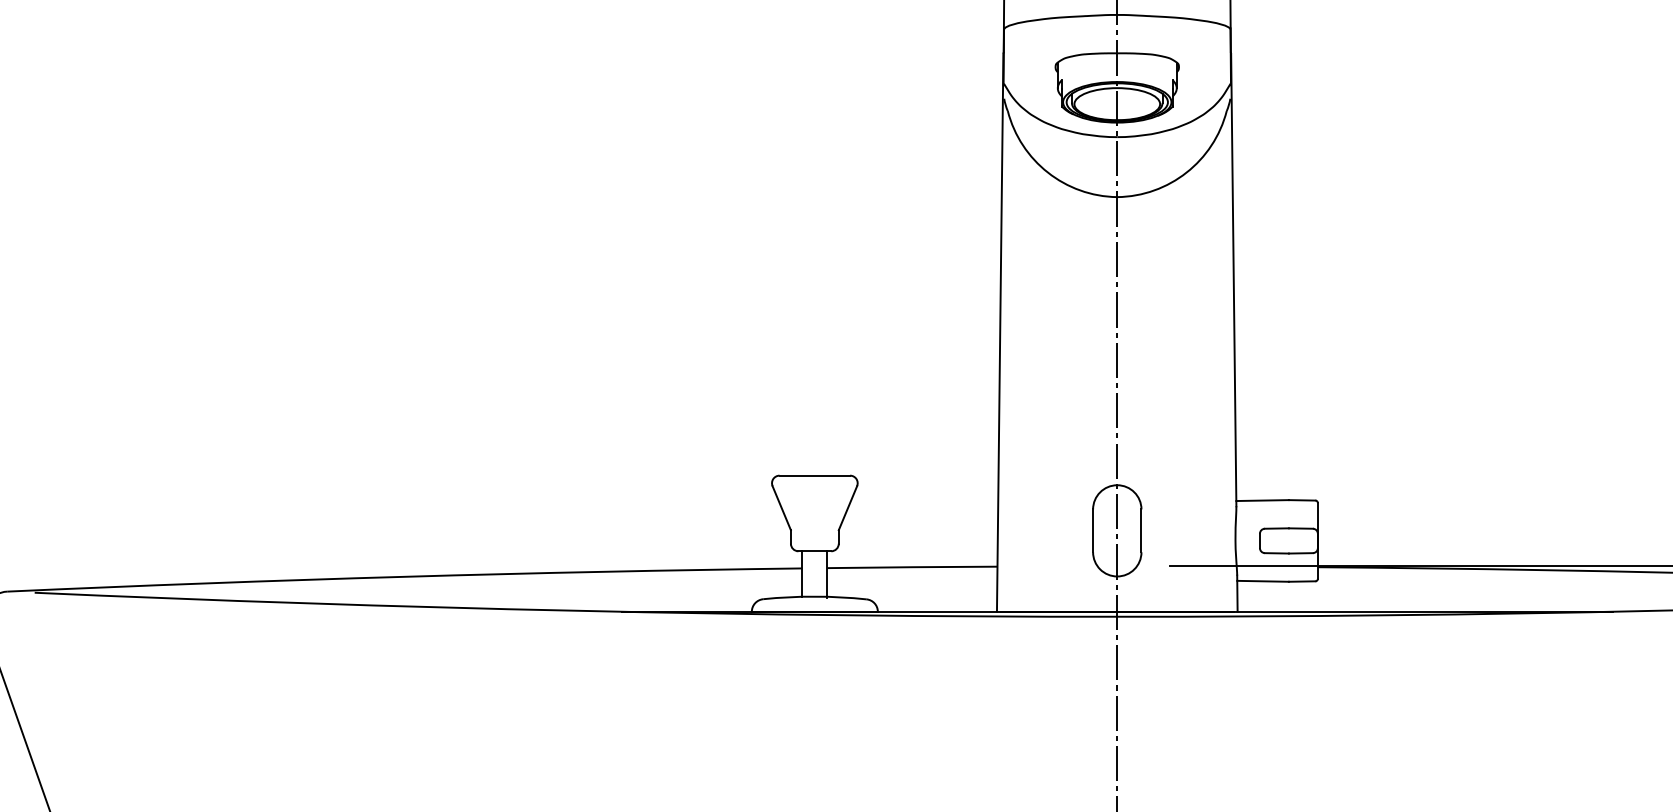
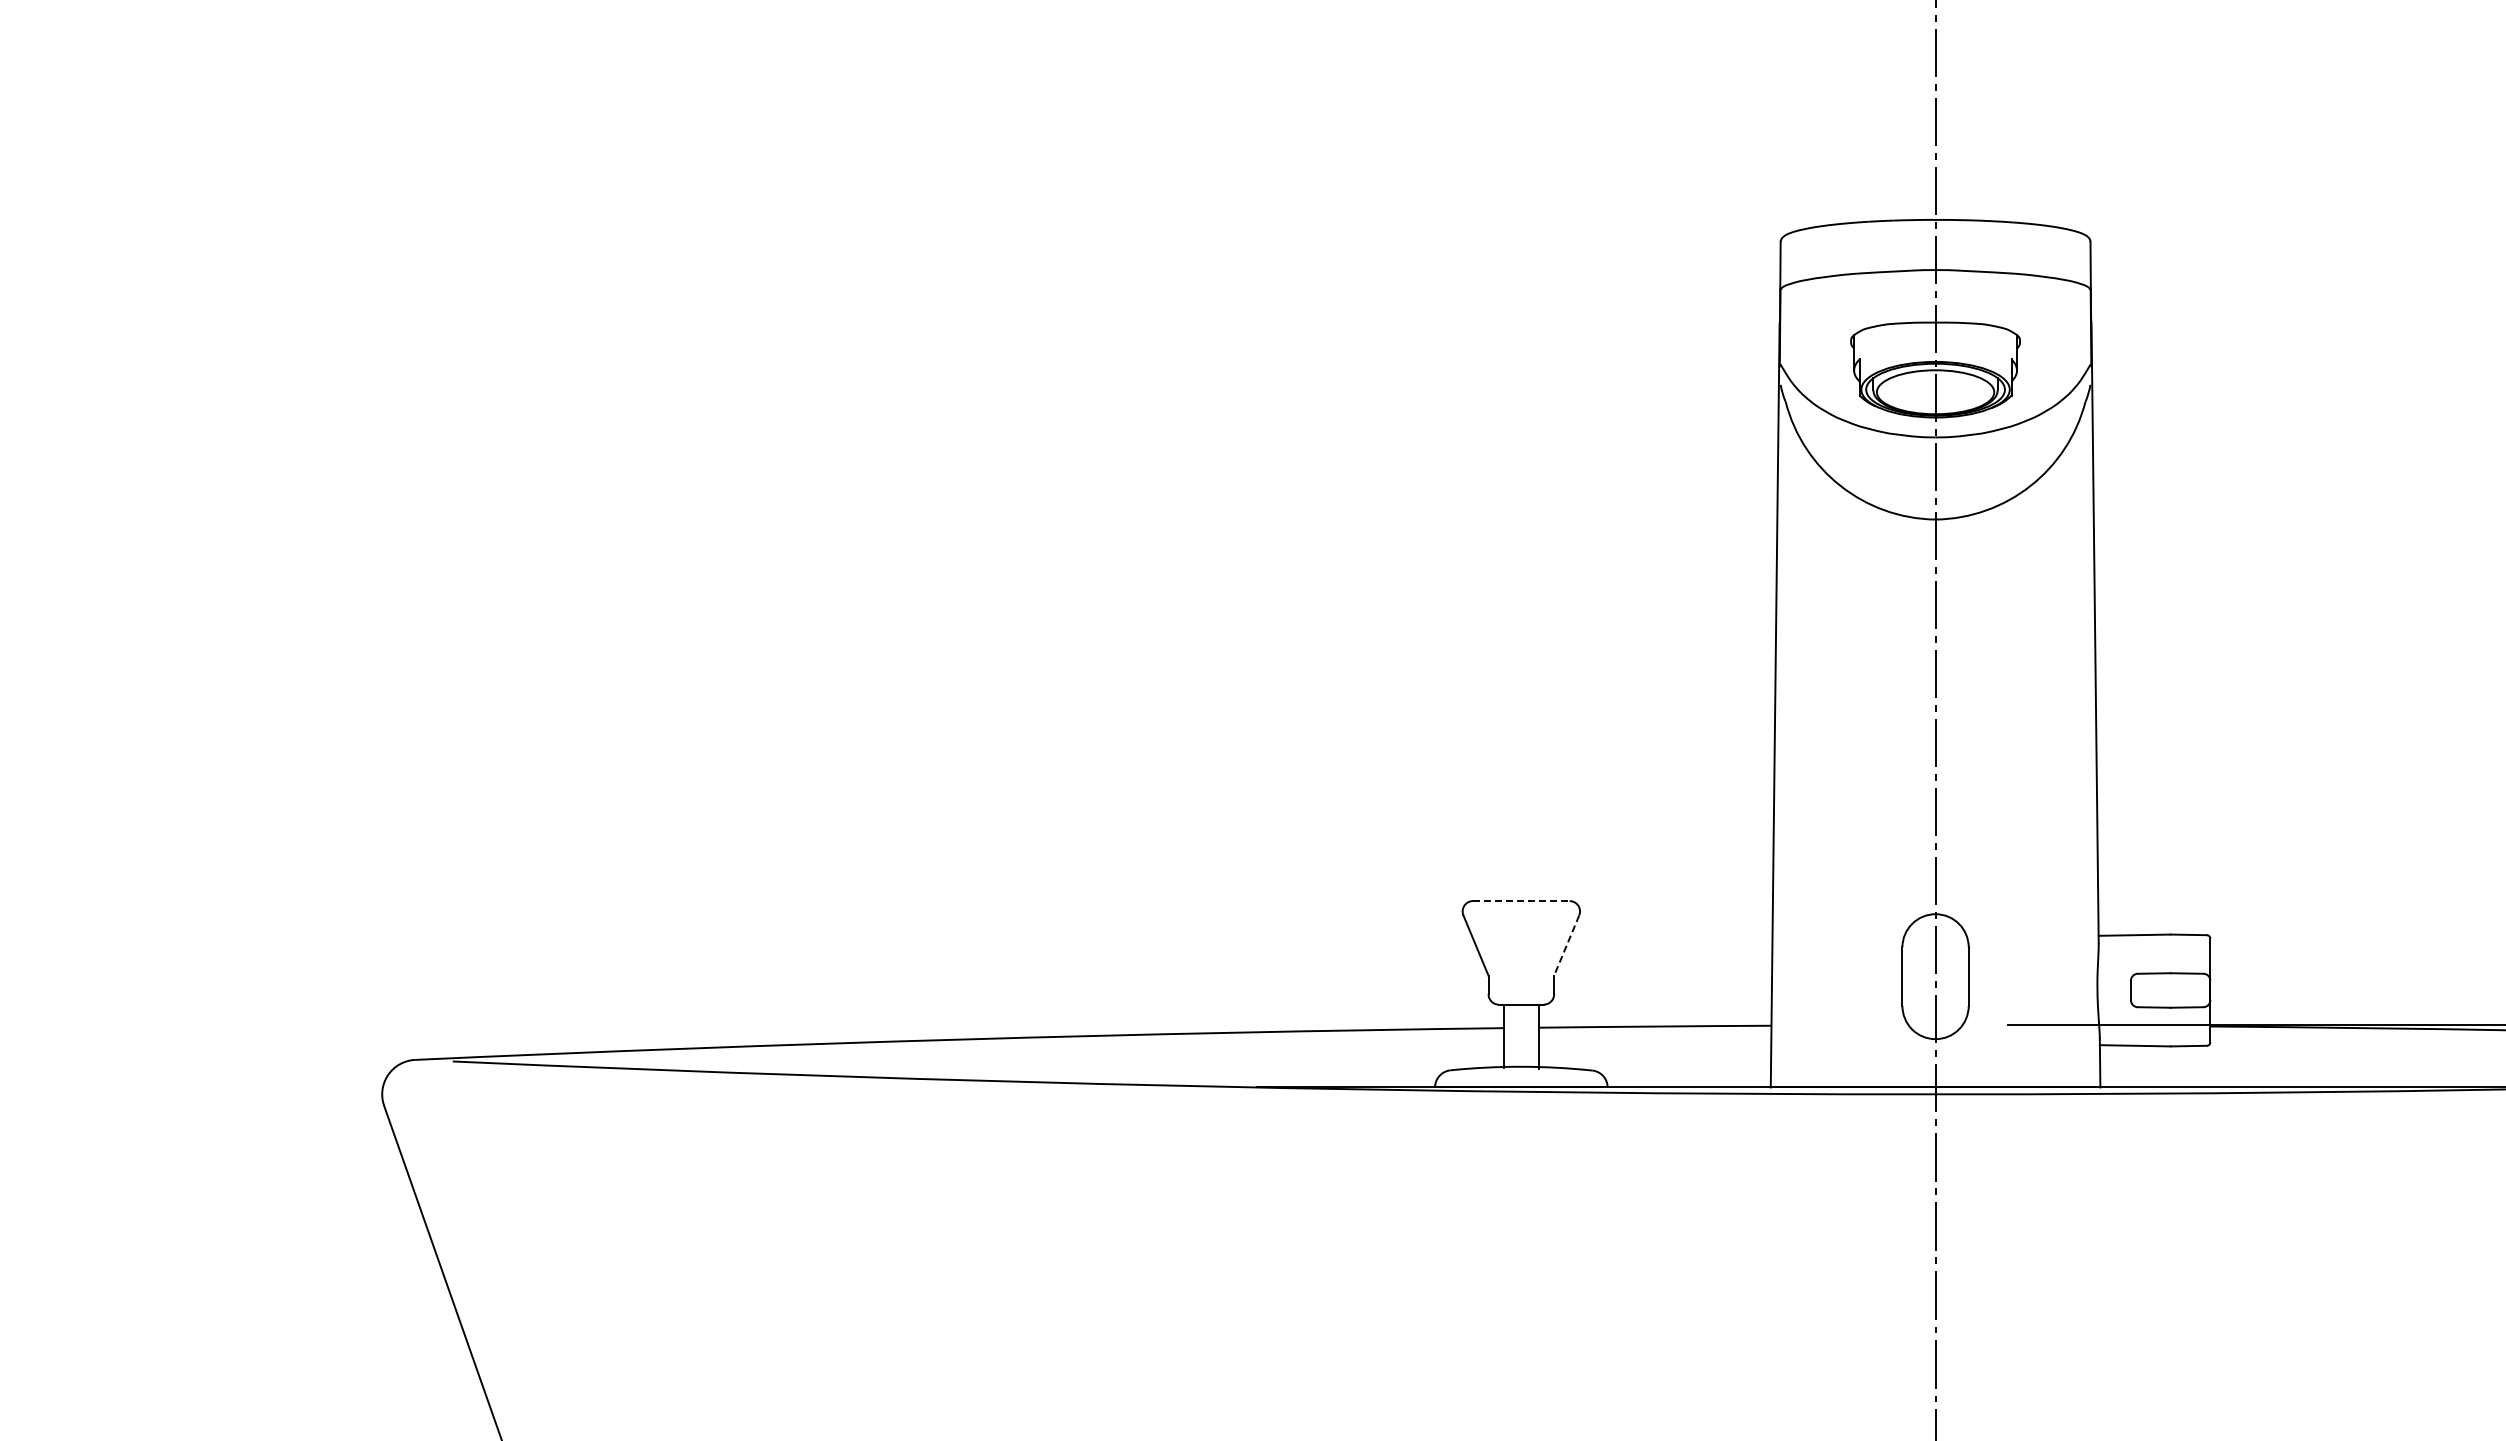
line: (814, 475) -> (1521, 901), solid -> dashed
line: (847, 508) -> (1566, 945), solid -> dashed

